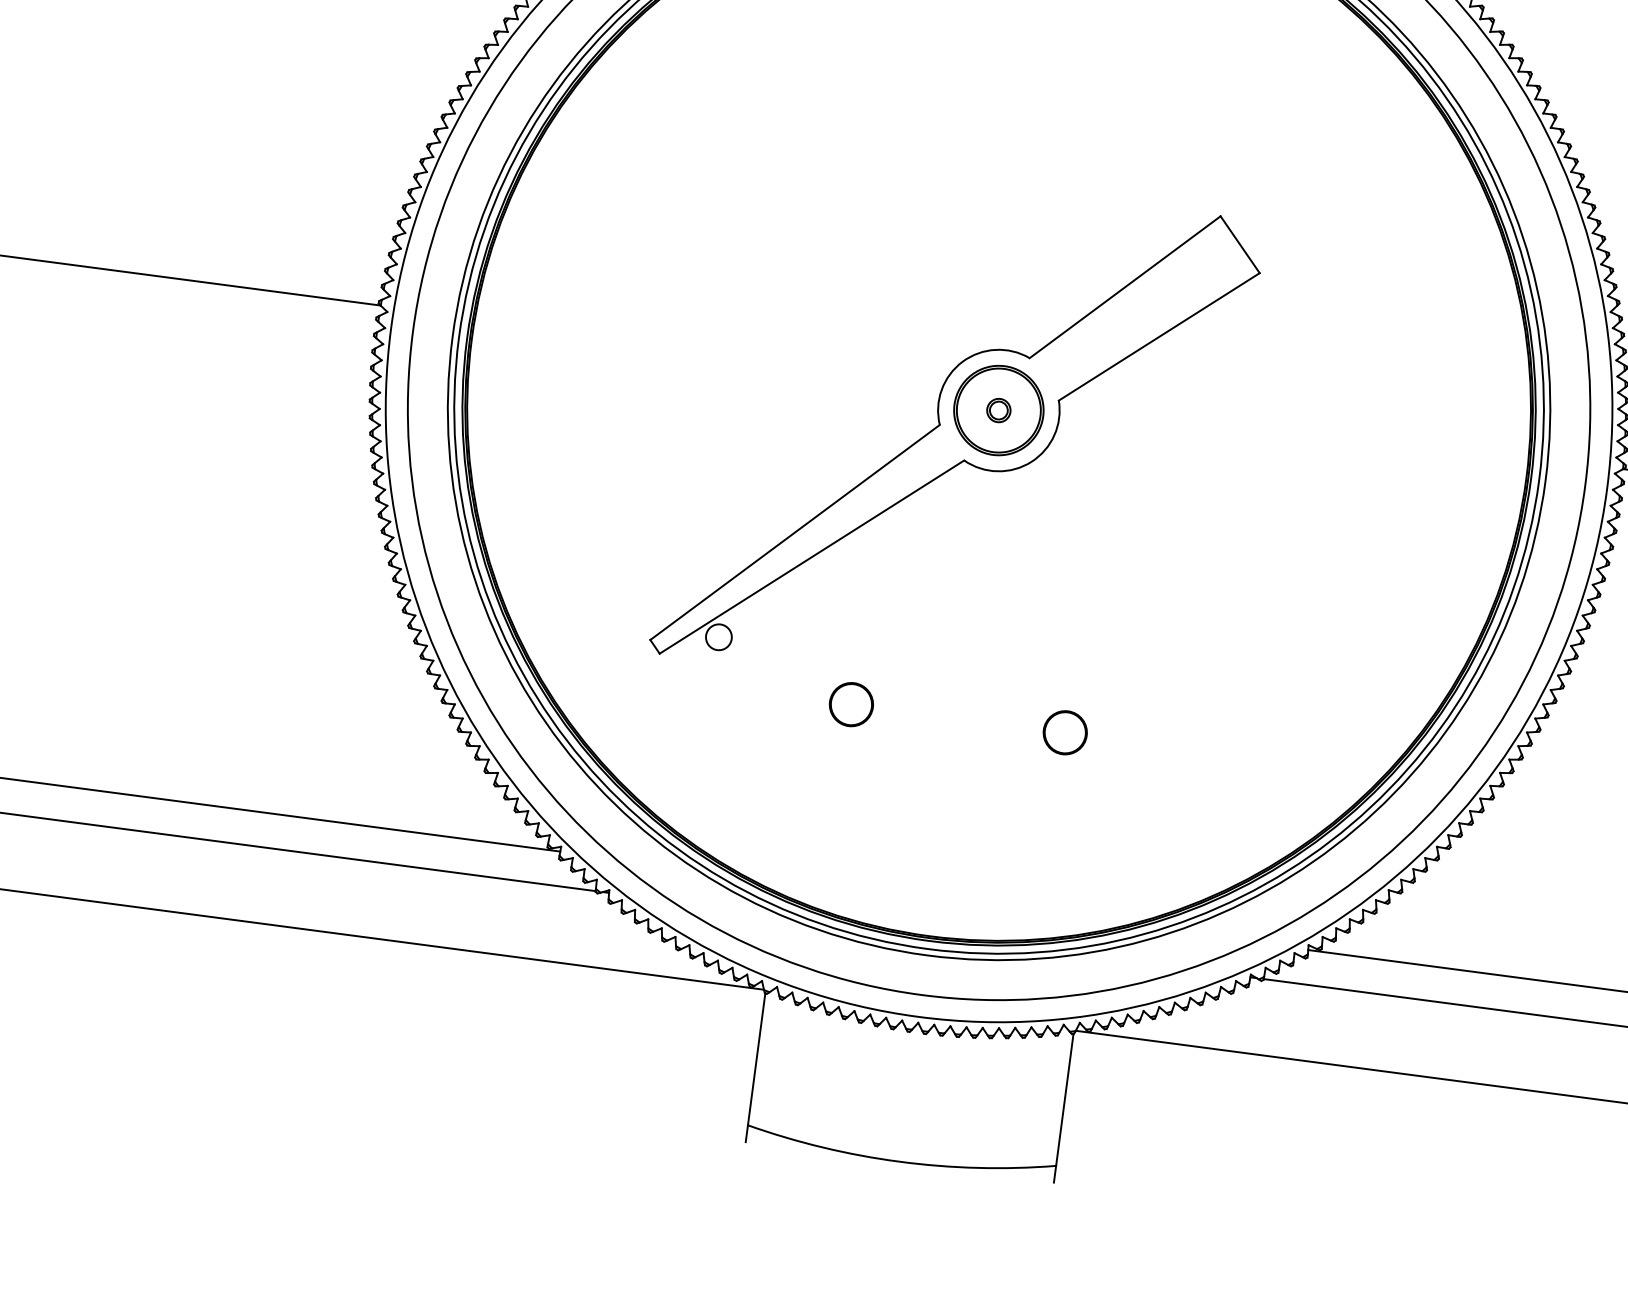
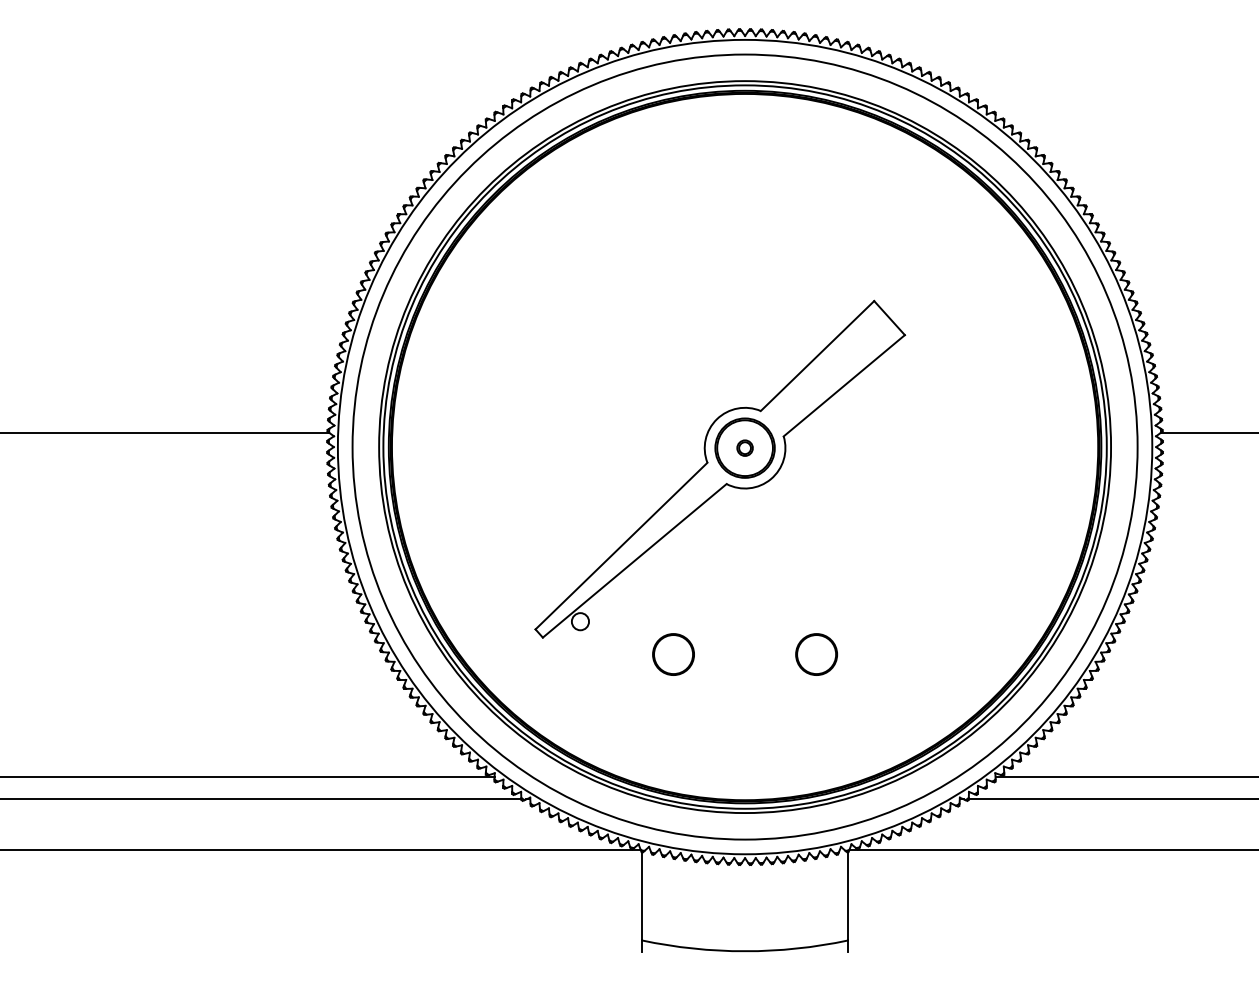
circle: (851, 704) -> (673, 654), size x1.43
circle: (1064, 732) -> (816, 654), size x1.43

